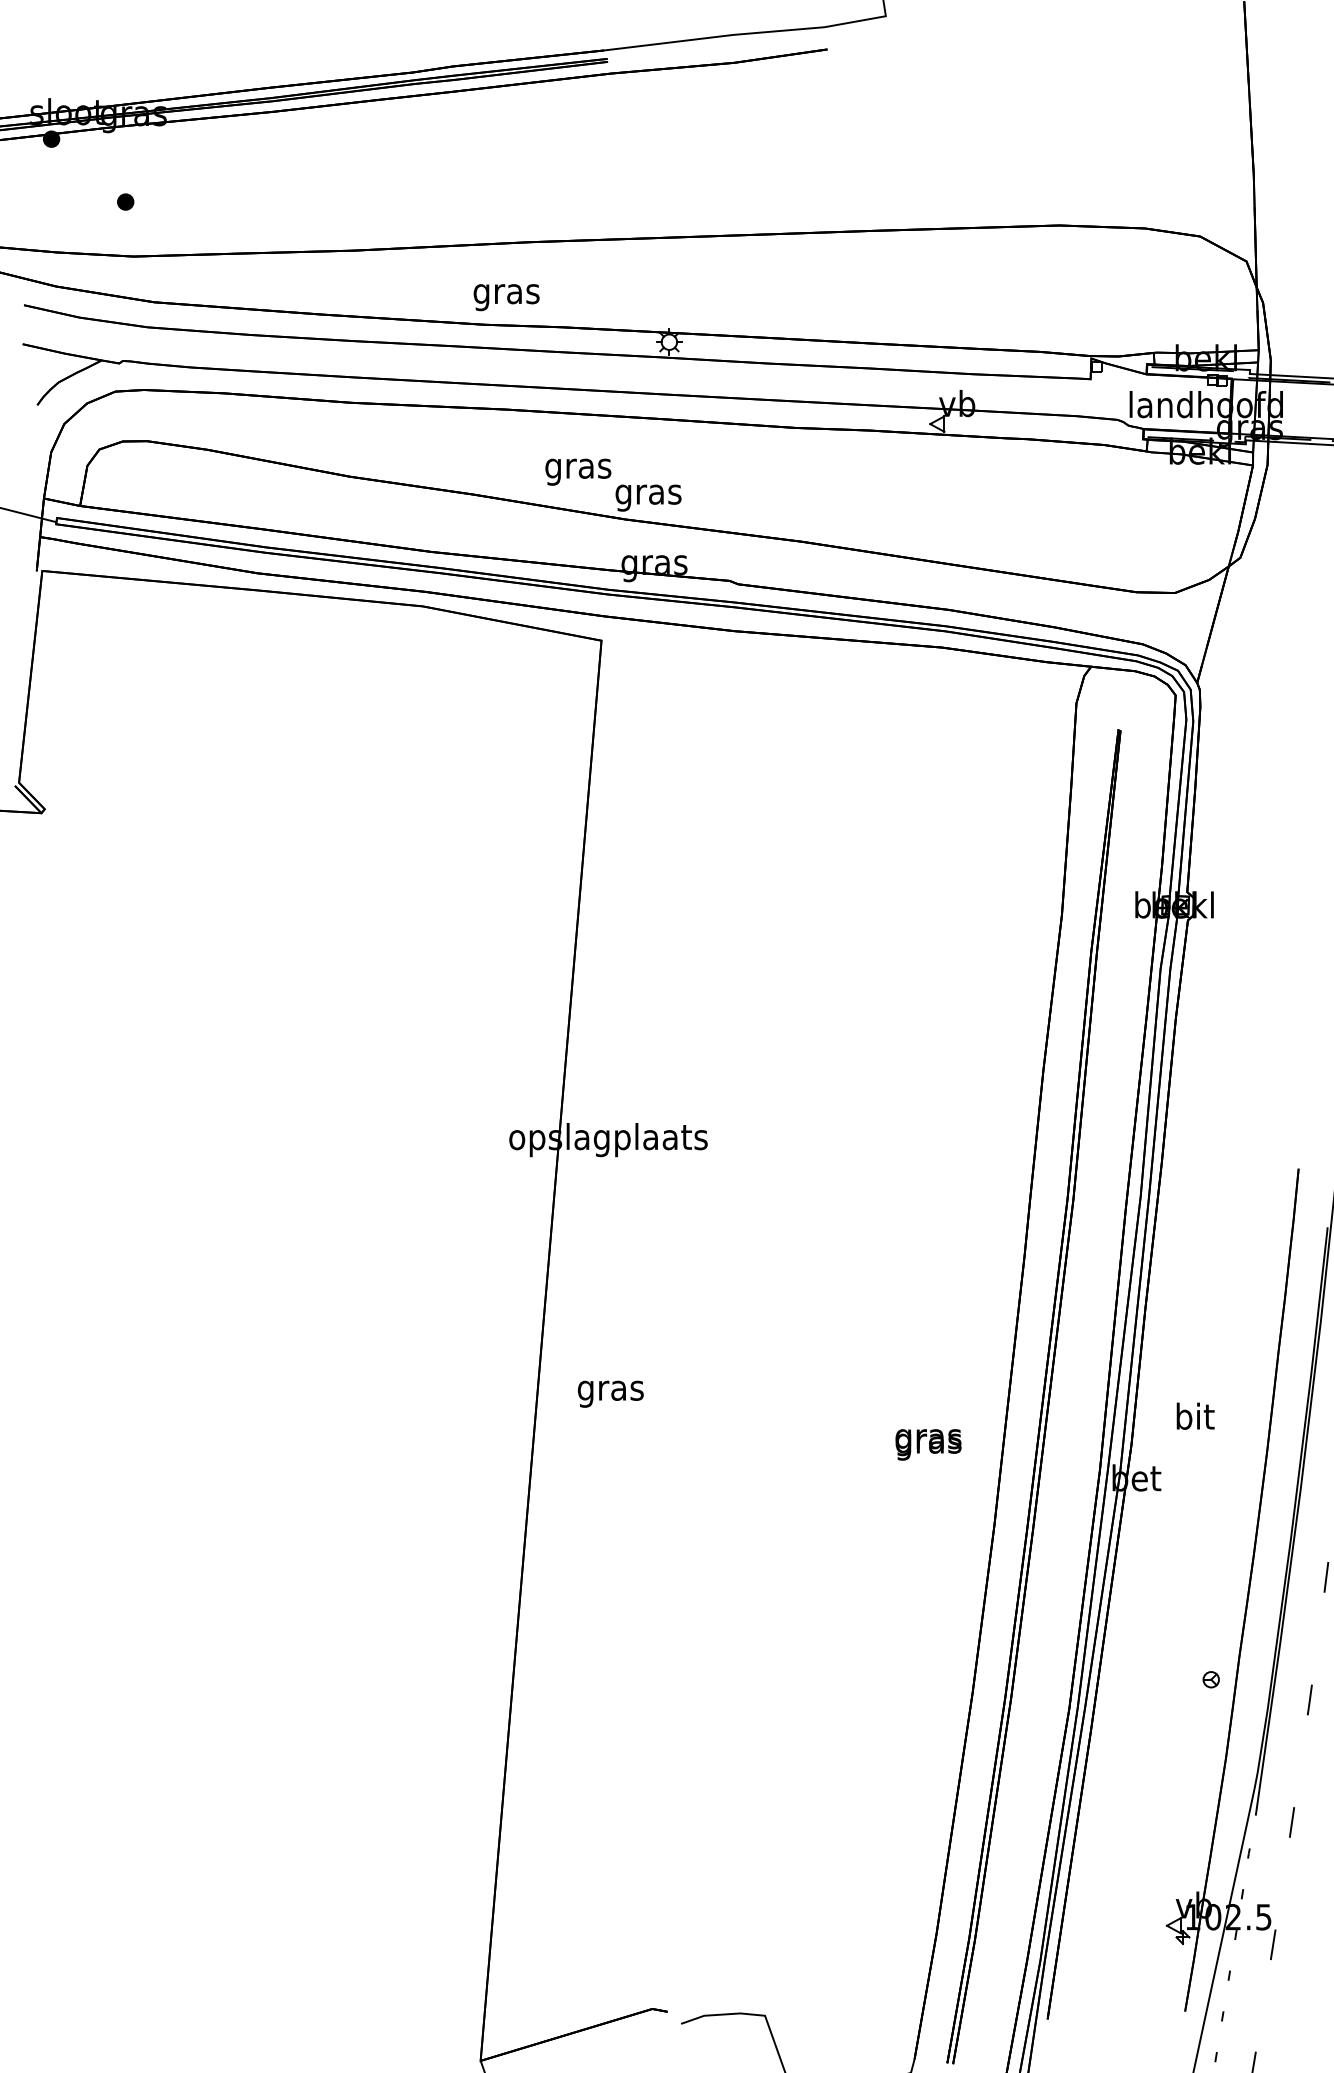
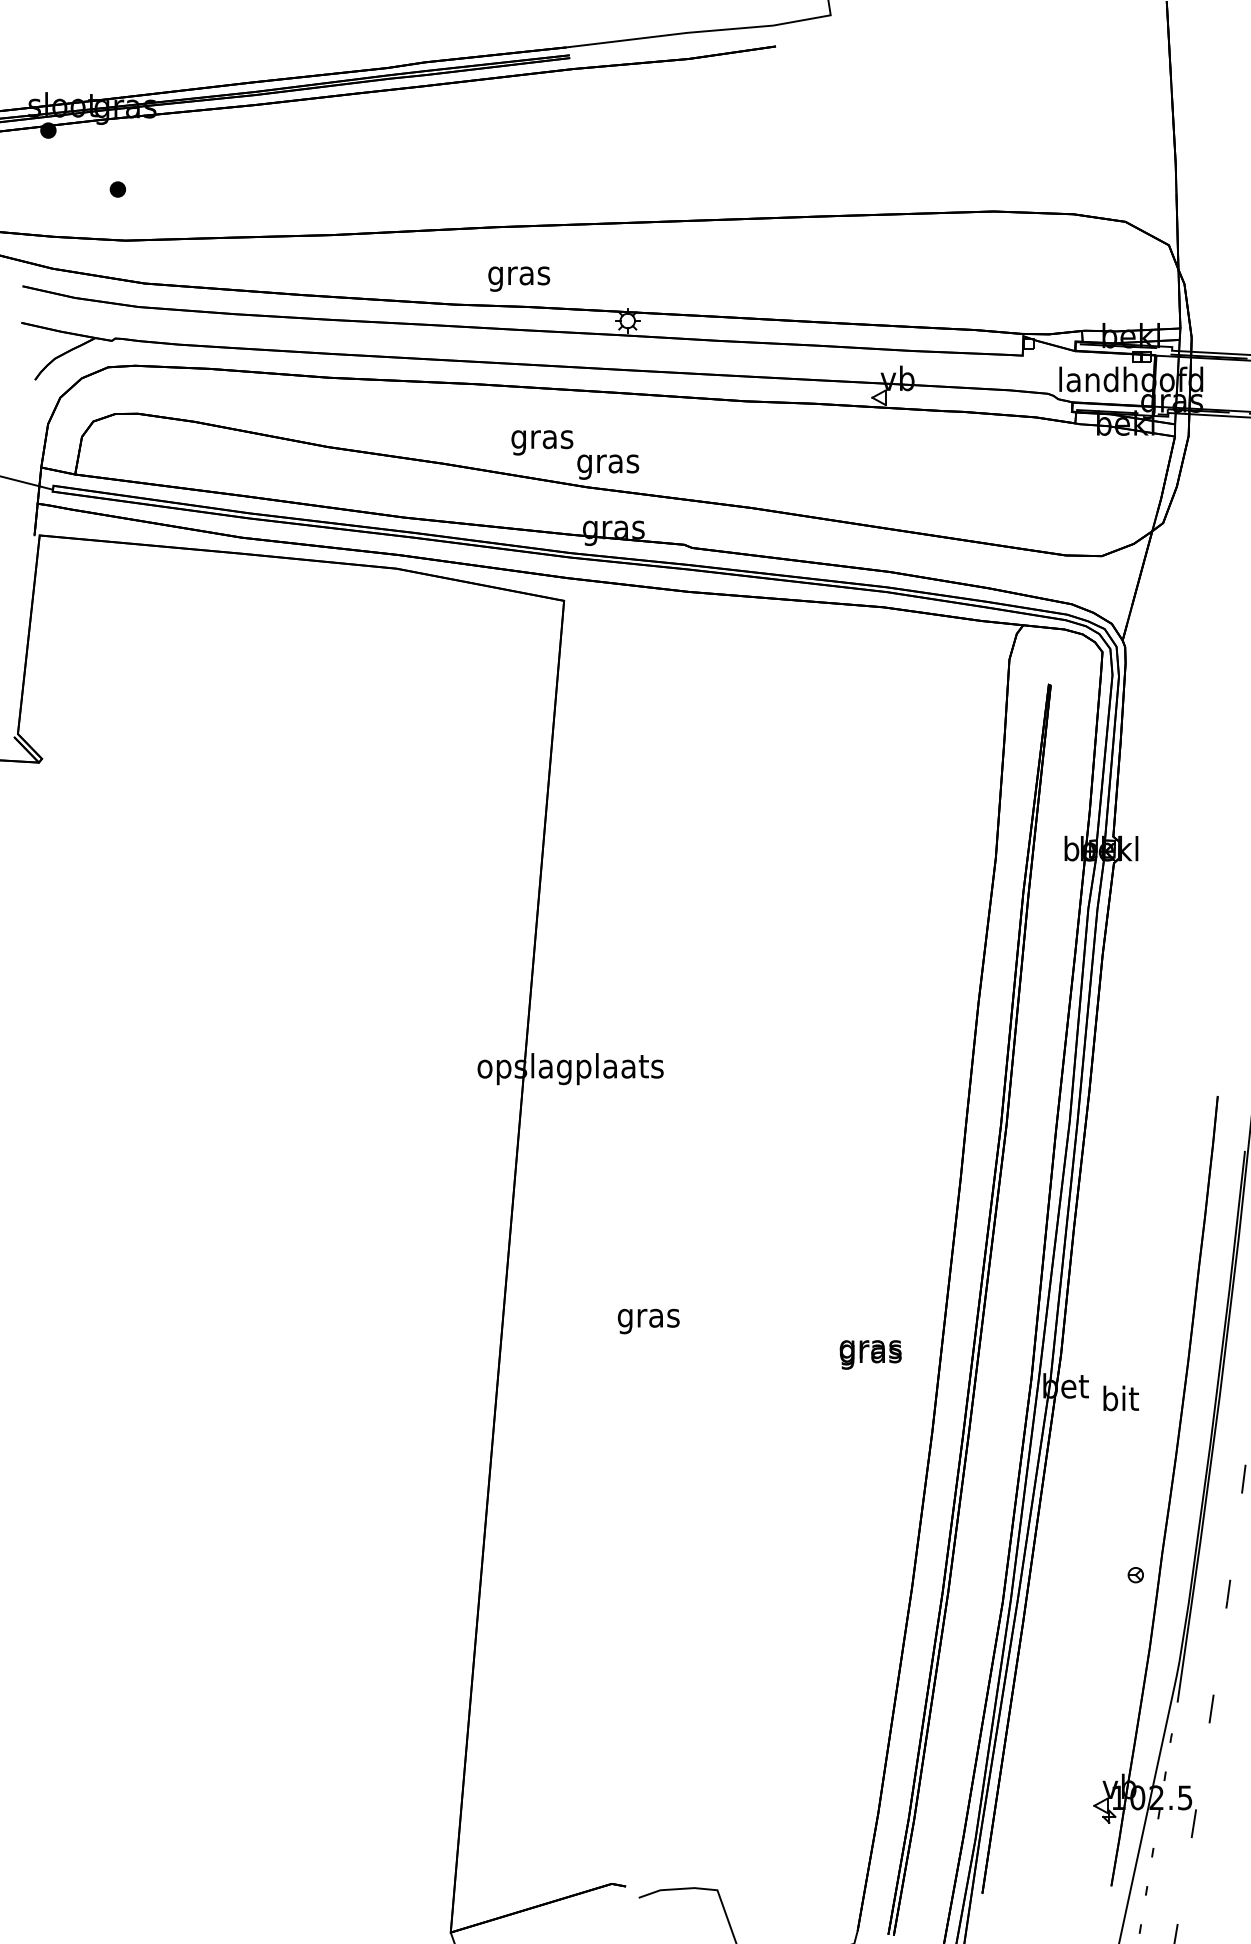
text: (506, 297) -> (519, 279), moved
text: (610, 1393) -> (648, 1320), moved
text: (1195, 1415) -> (1121, 1397), moved

